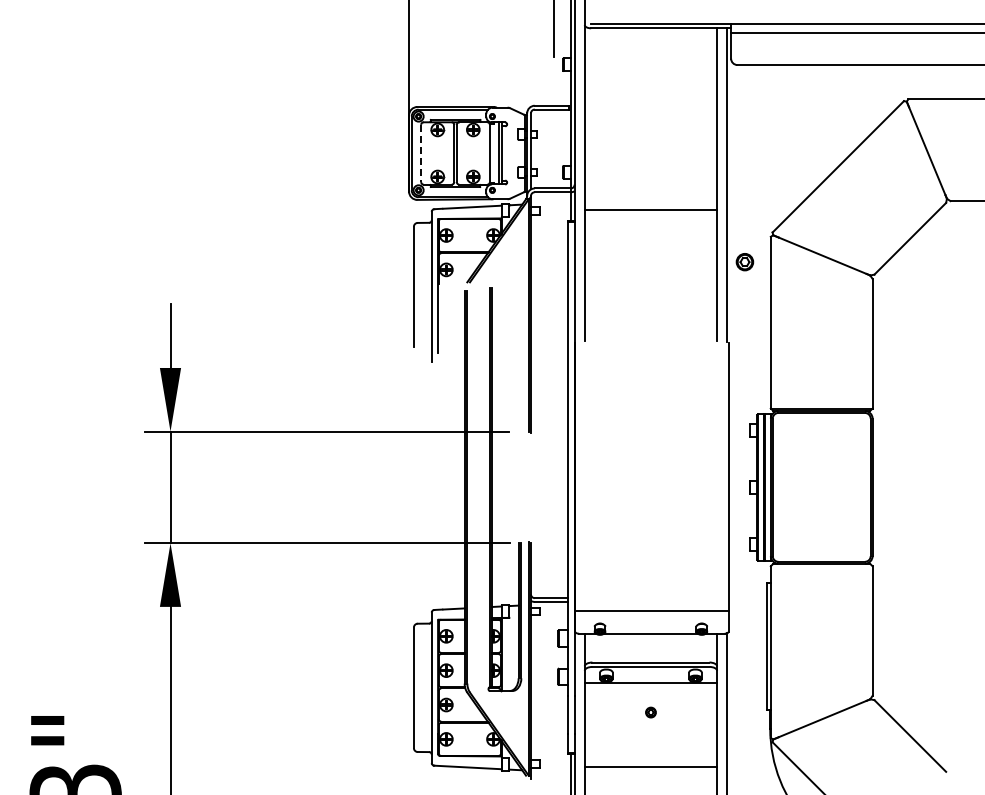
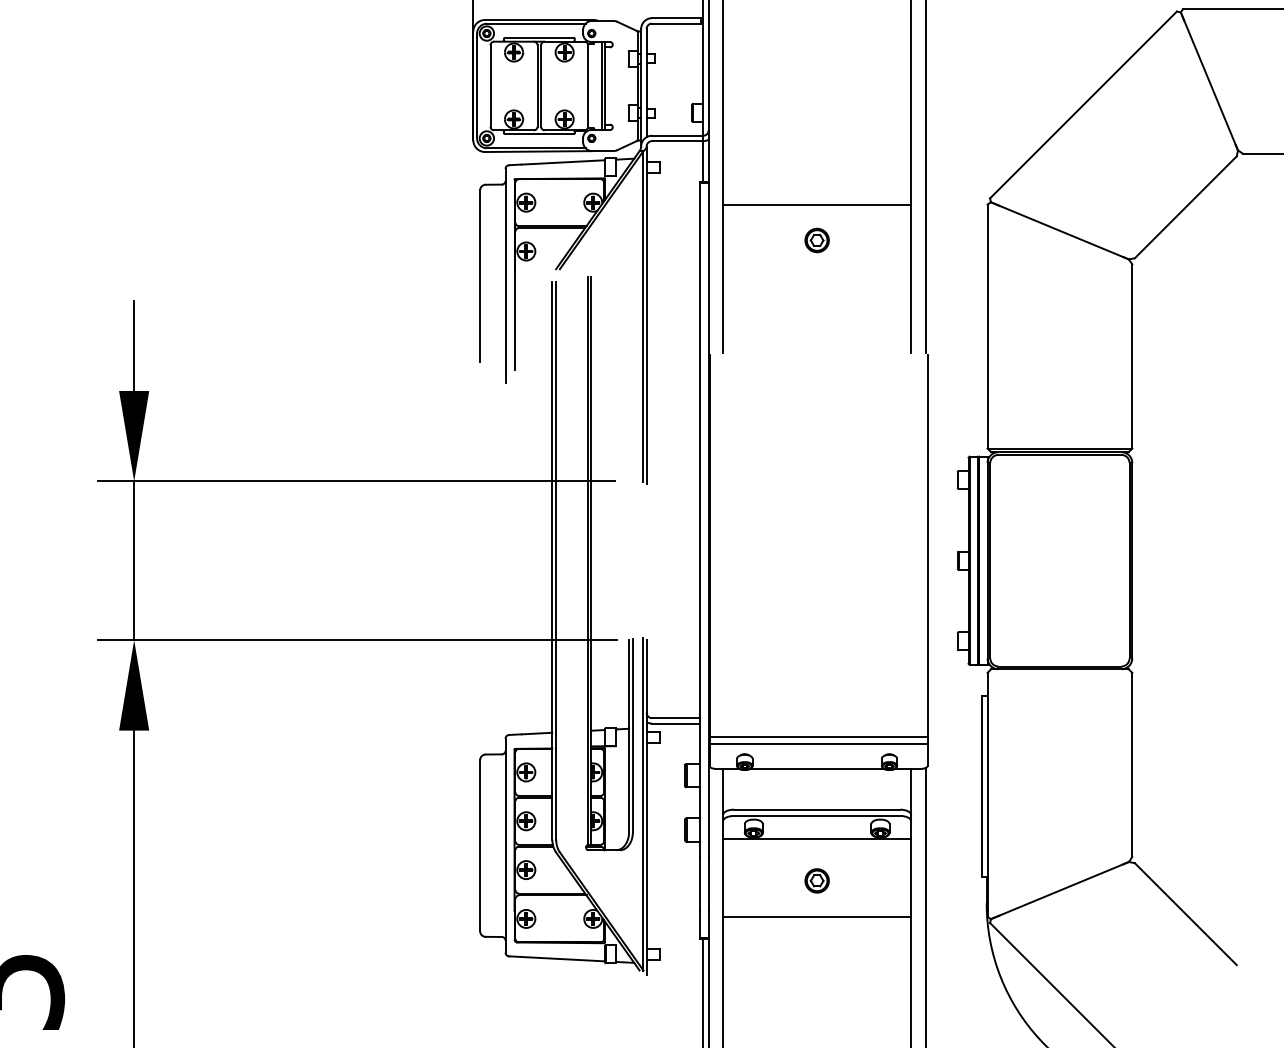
line: (421, 153) -> (490, 86), dashed -> solid
line: (650, 210) -> (816, 205), moved
part: (744, 262) -> (816, 241), moved
line: (651, 616) -> (817, 744), added
part: (650, 712) -> (816, 880), size x1.67
line: (650, 766) -> (816, 916), moved

